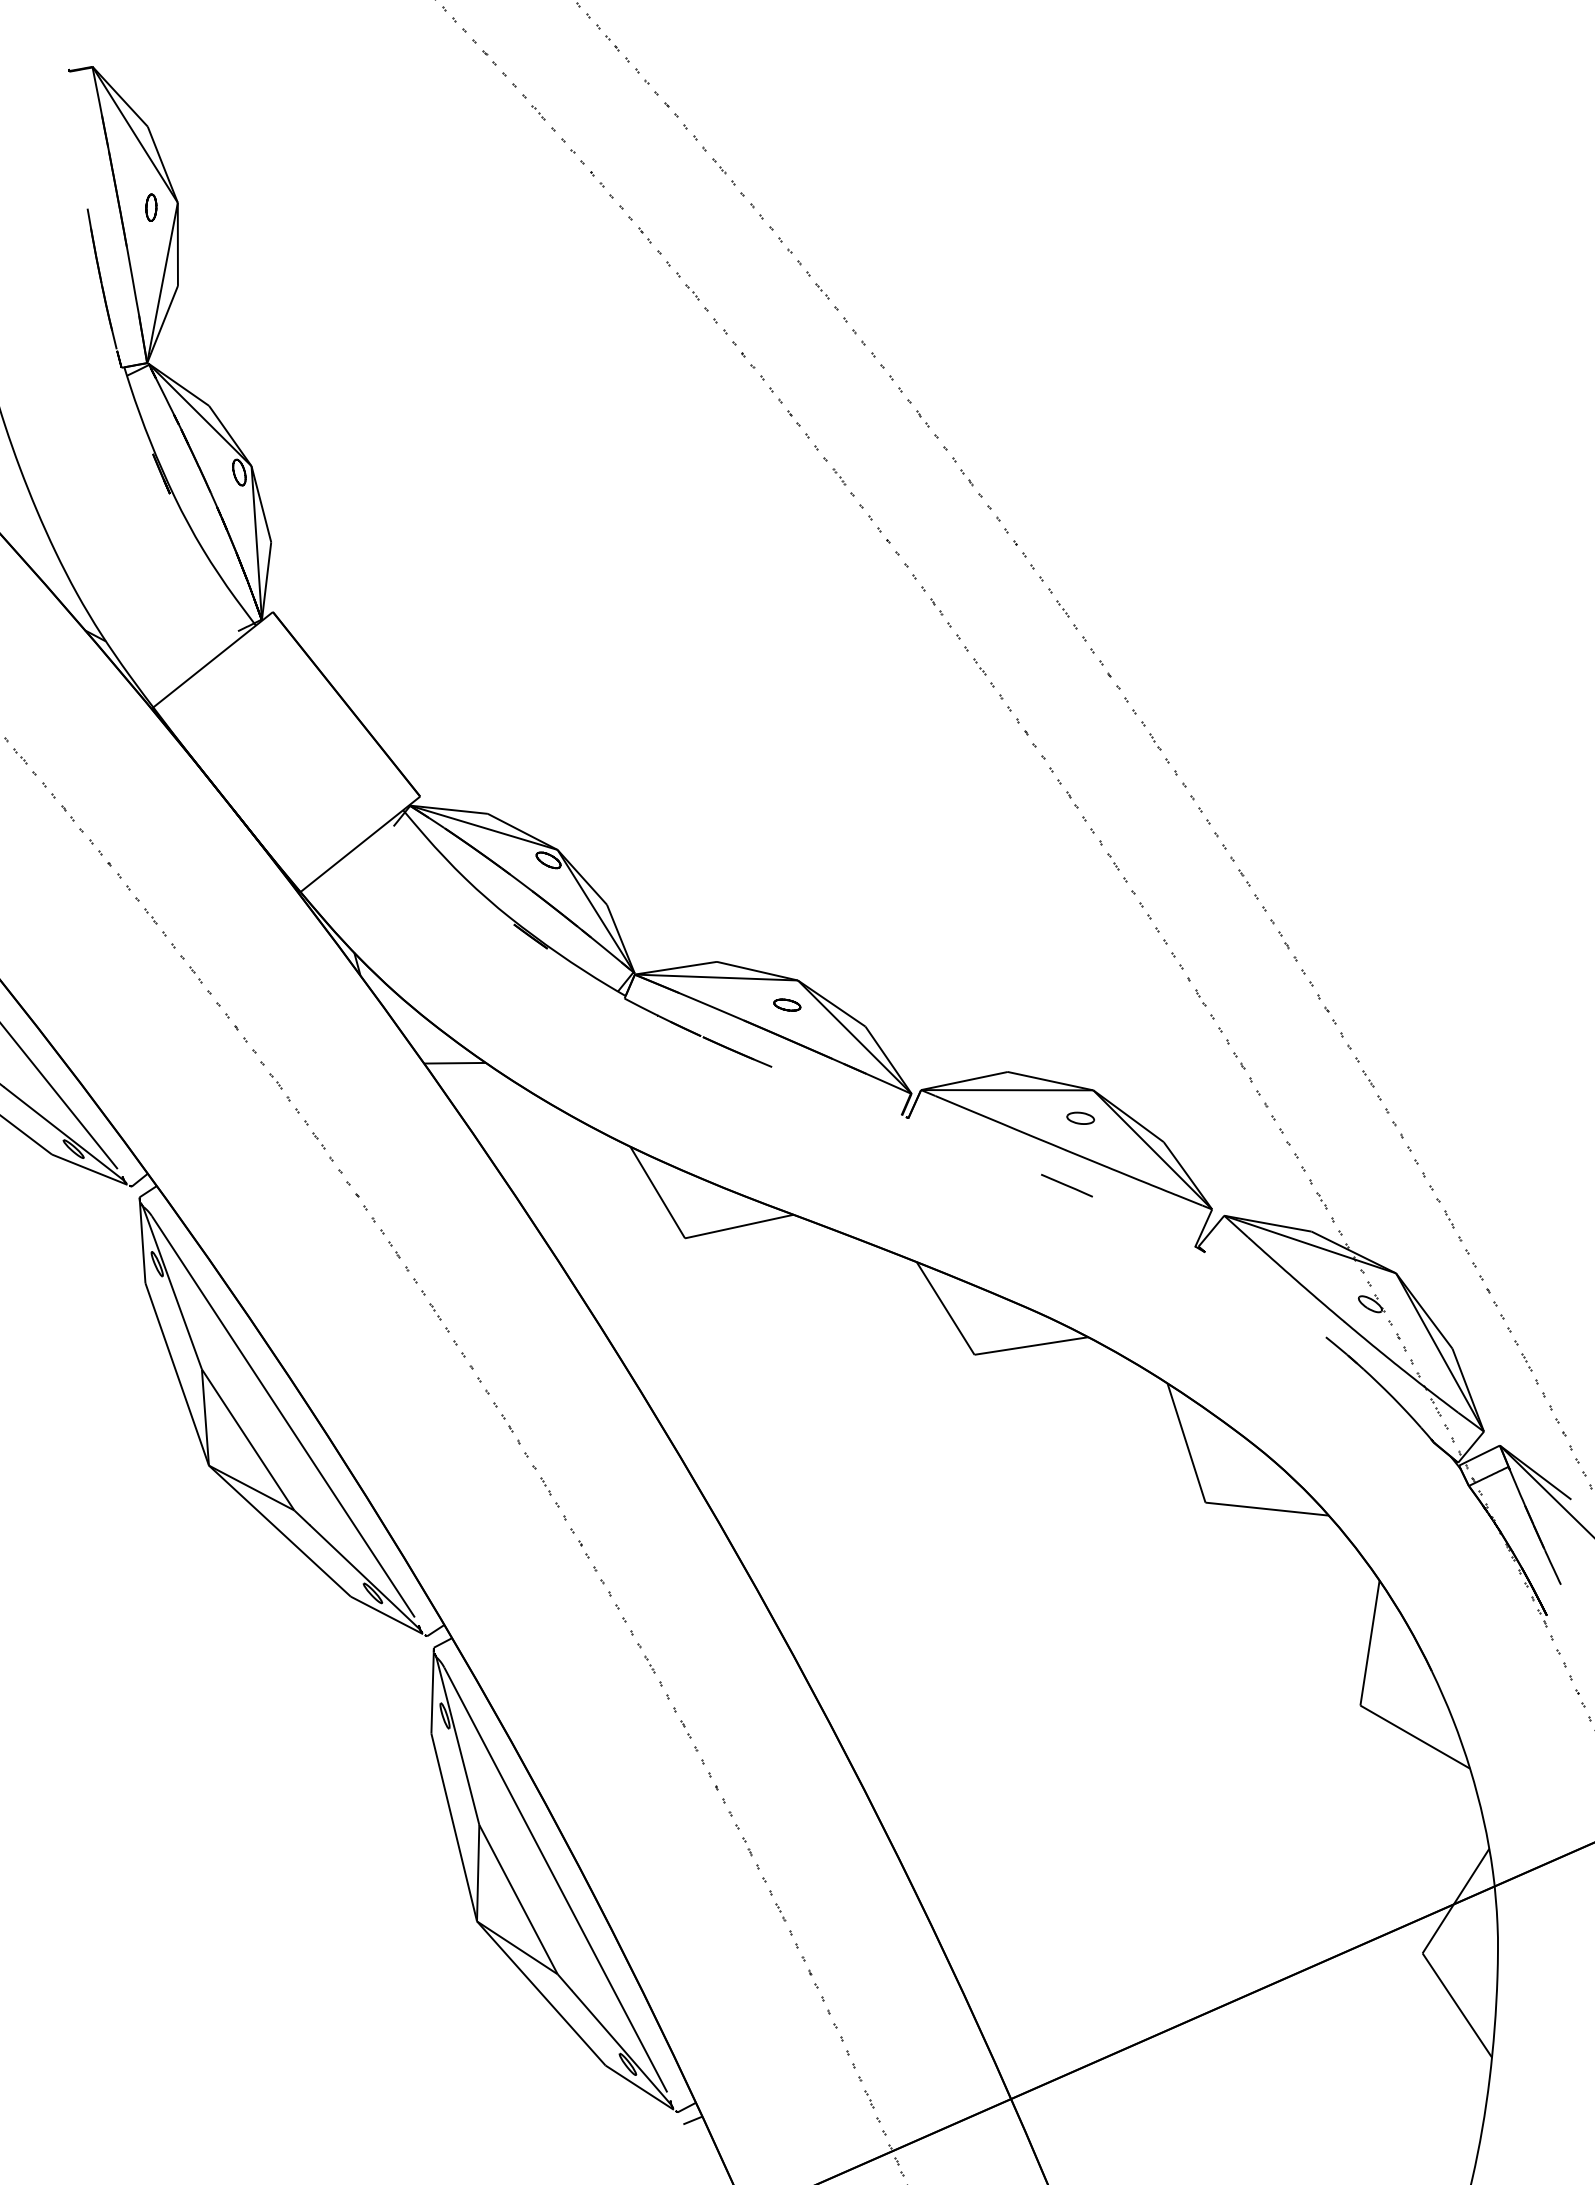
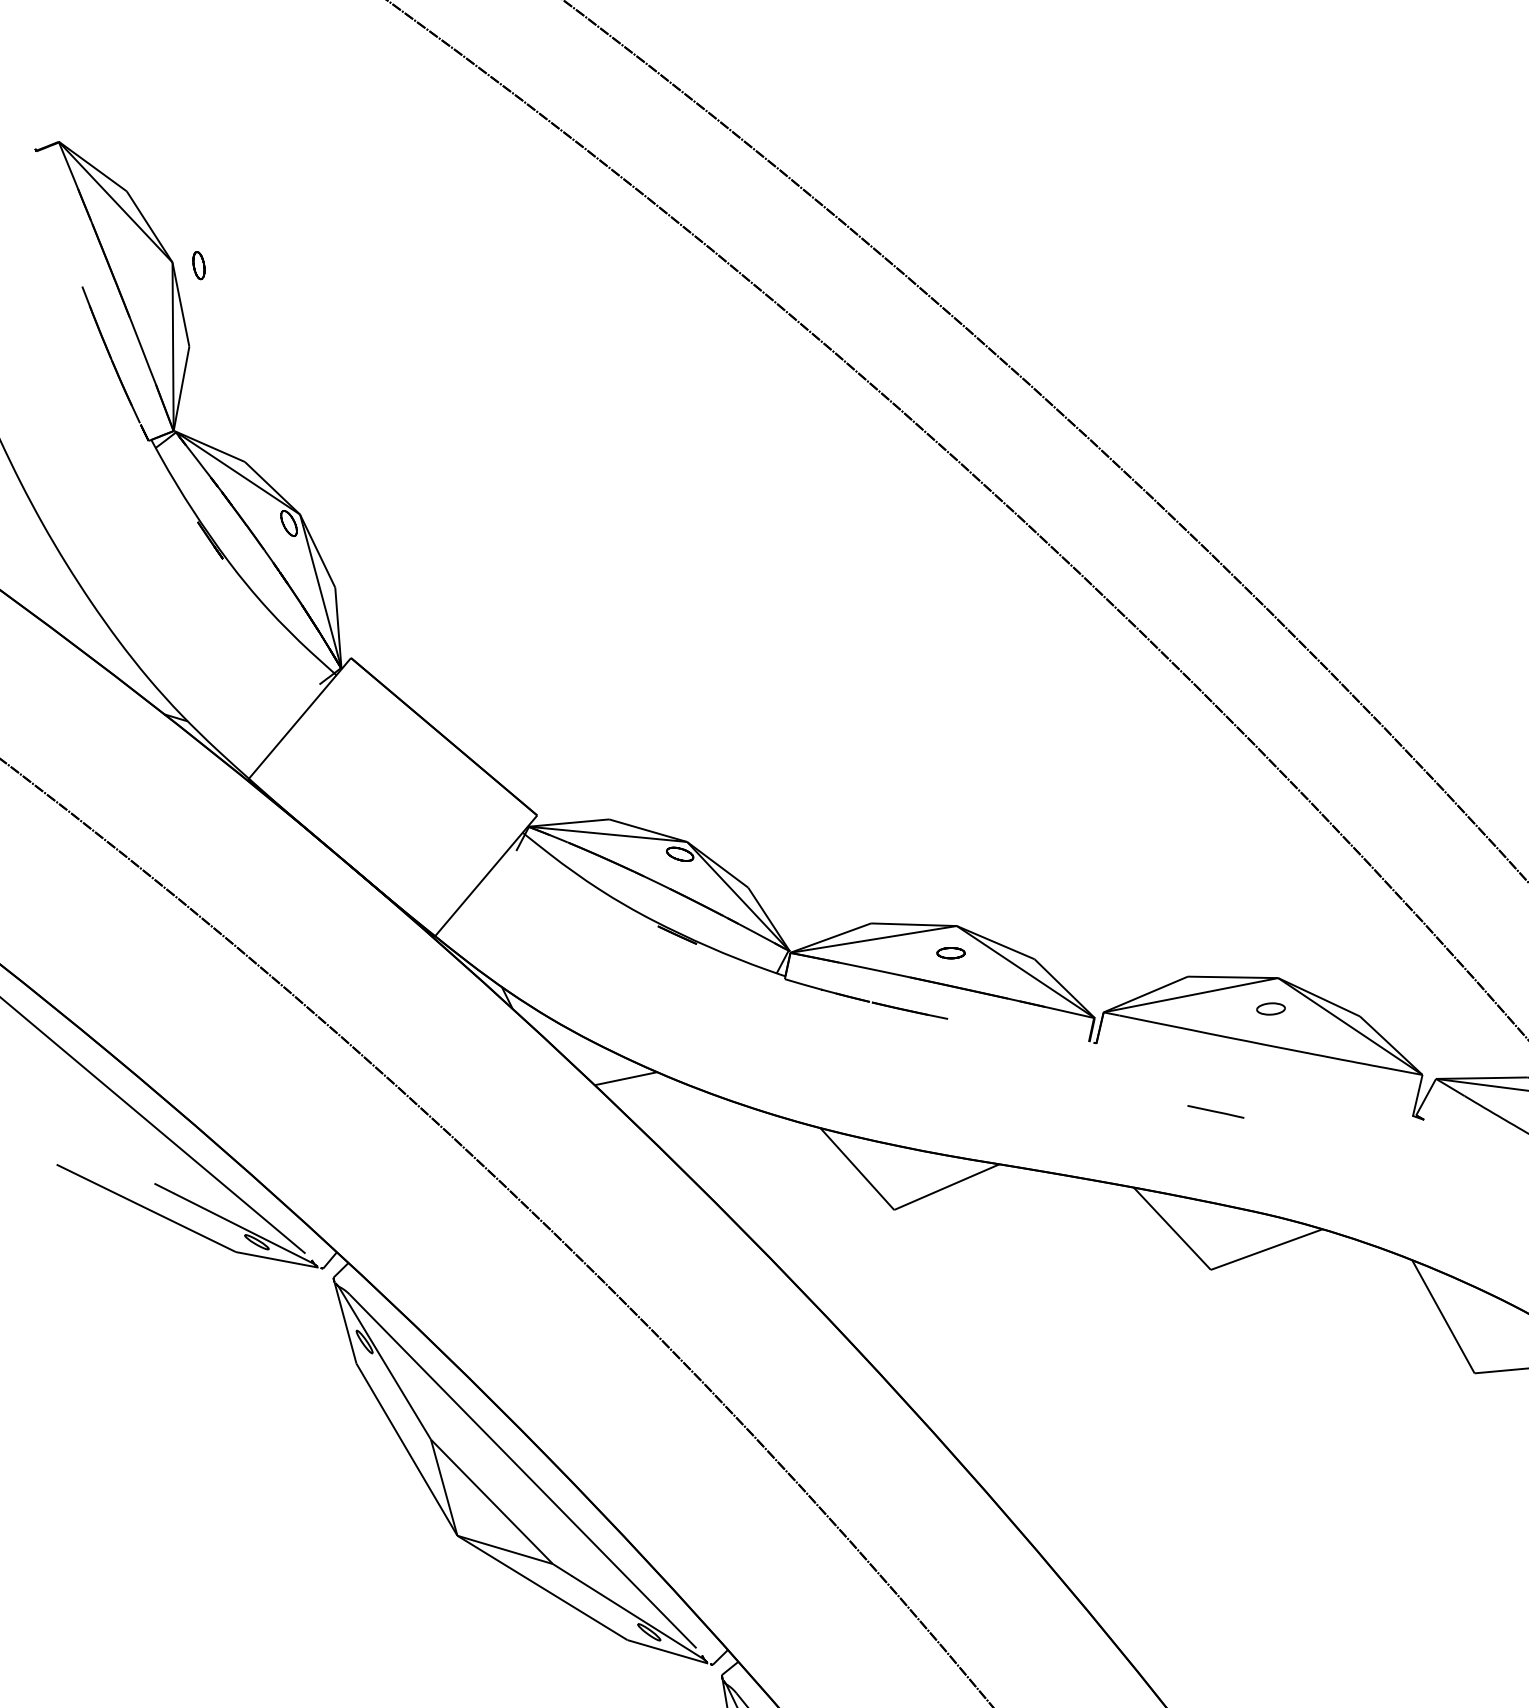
part: (151, 207) -> (199, 265), moved
line: (1066, 1185) -> (1215, 1111), moved

